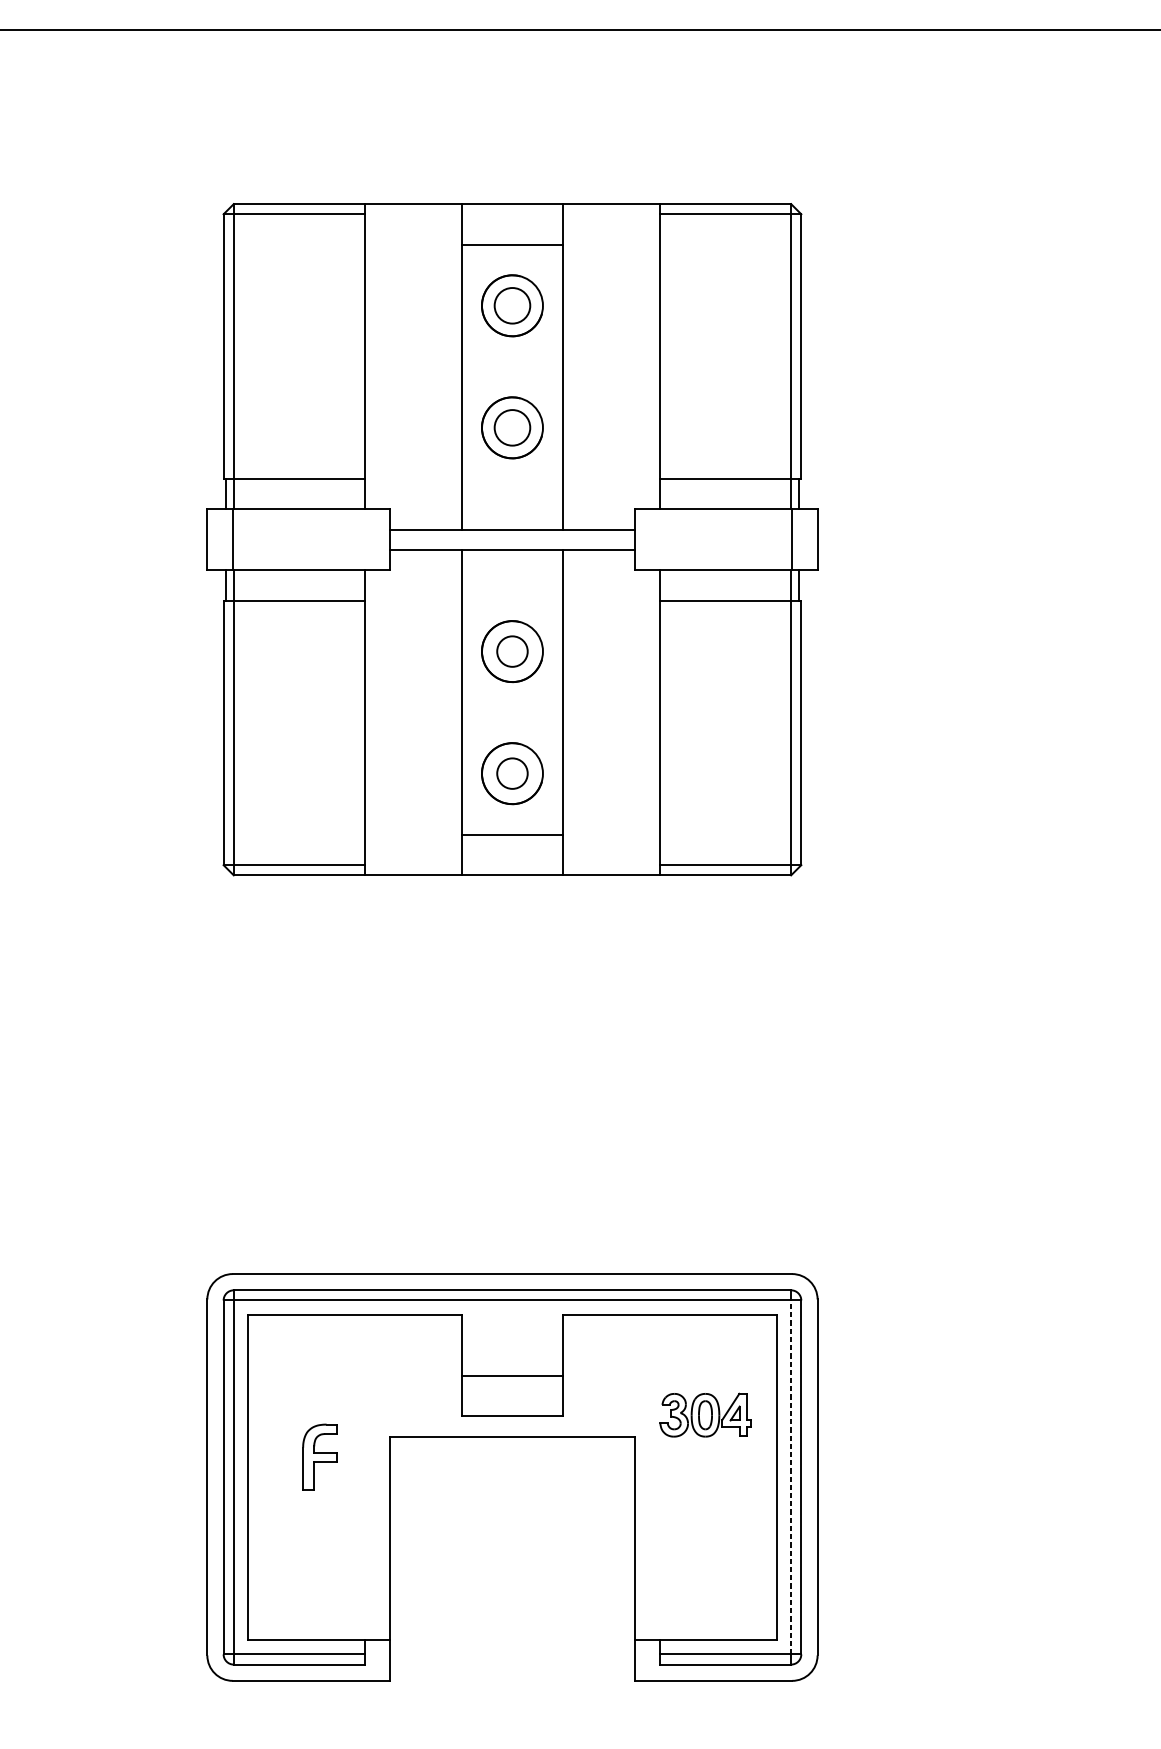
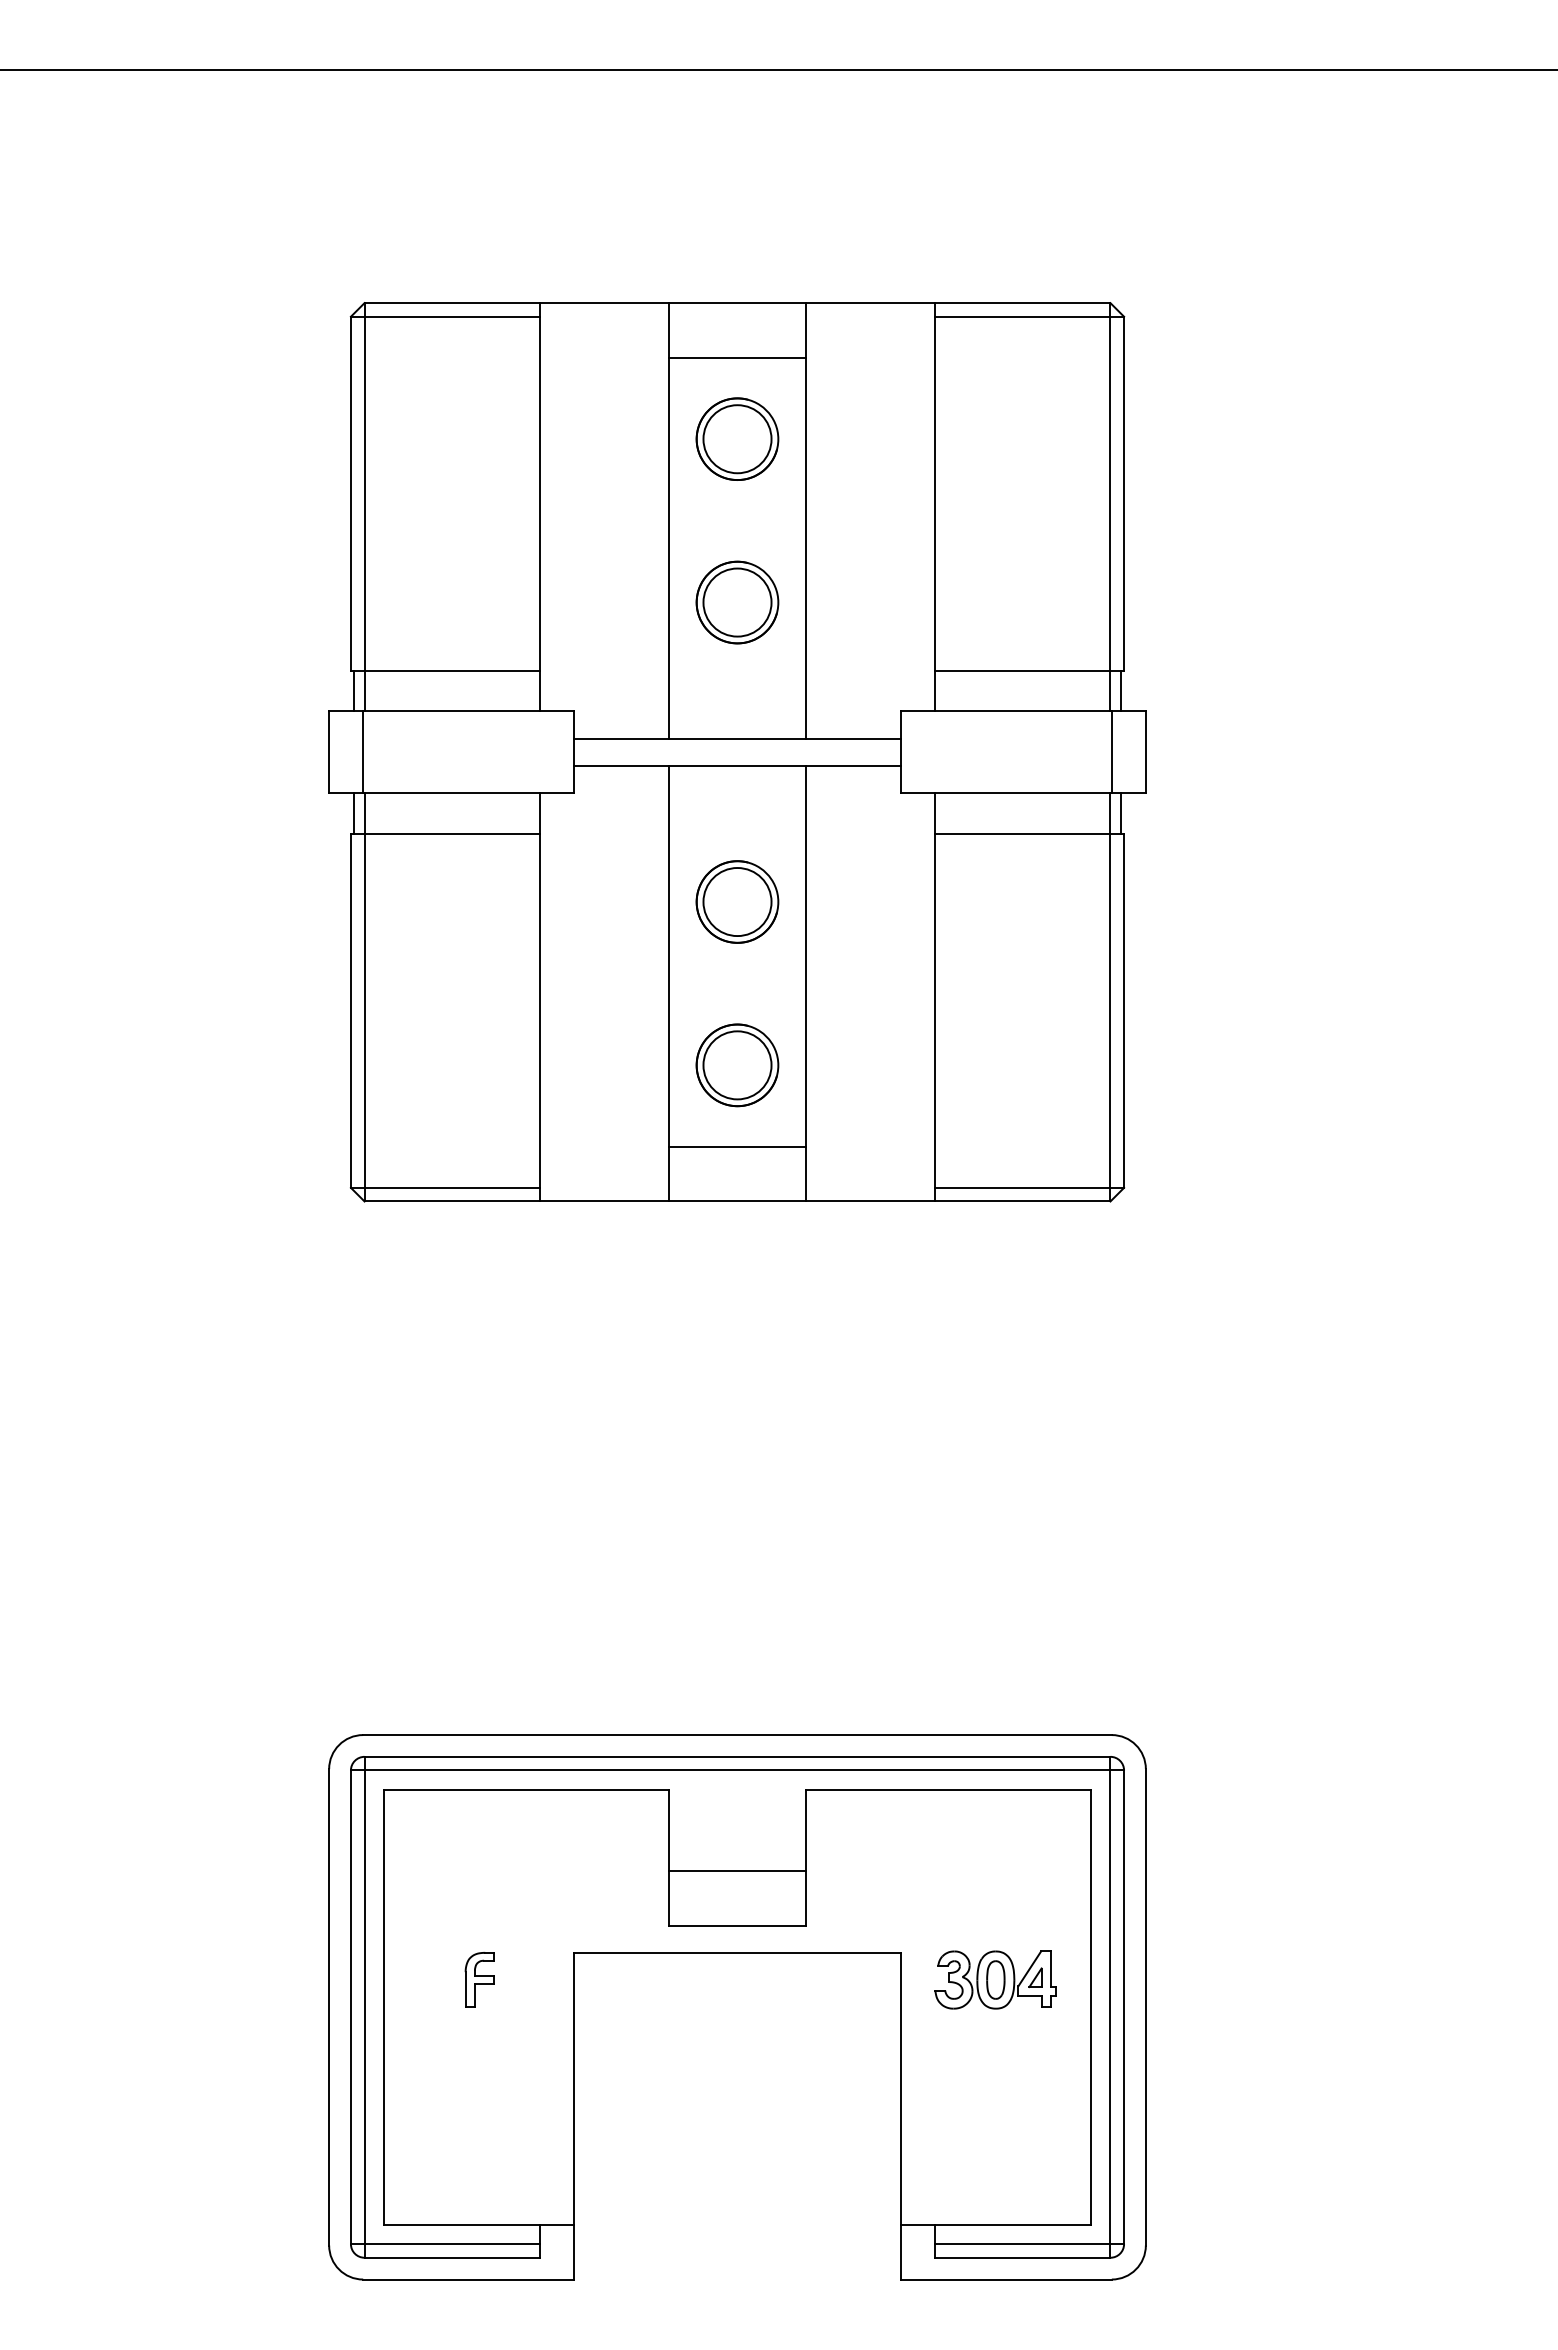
circle: (512, 306) -> (737, 439), size x1.43
circle: (512, 427) -> (737, 602), size x1.43
circle: (512, 651) -> (737, 902), size x1.67
circle: (512, 773) -> (737, 1065), size x1.67
part: (705, 1414) -> (995, 1979), moved
part: (319, 1456) -> (479, 1979), size x0.62
line: (791, 1477) -> (1110, 2007), dashed -> solid

